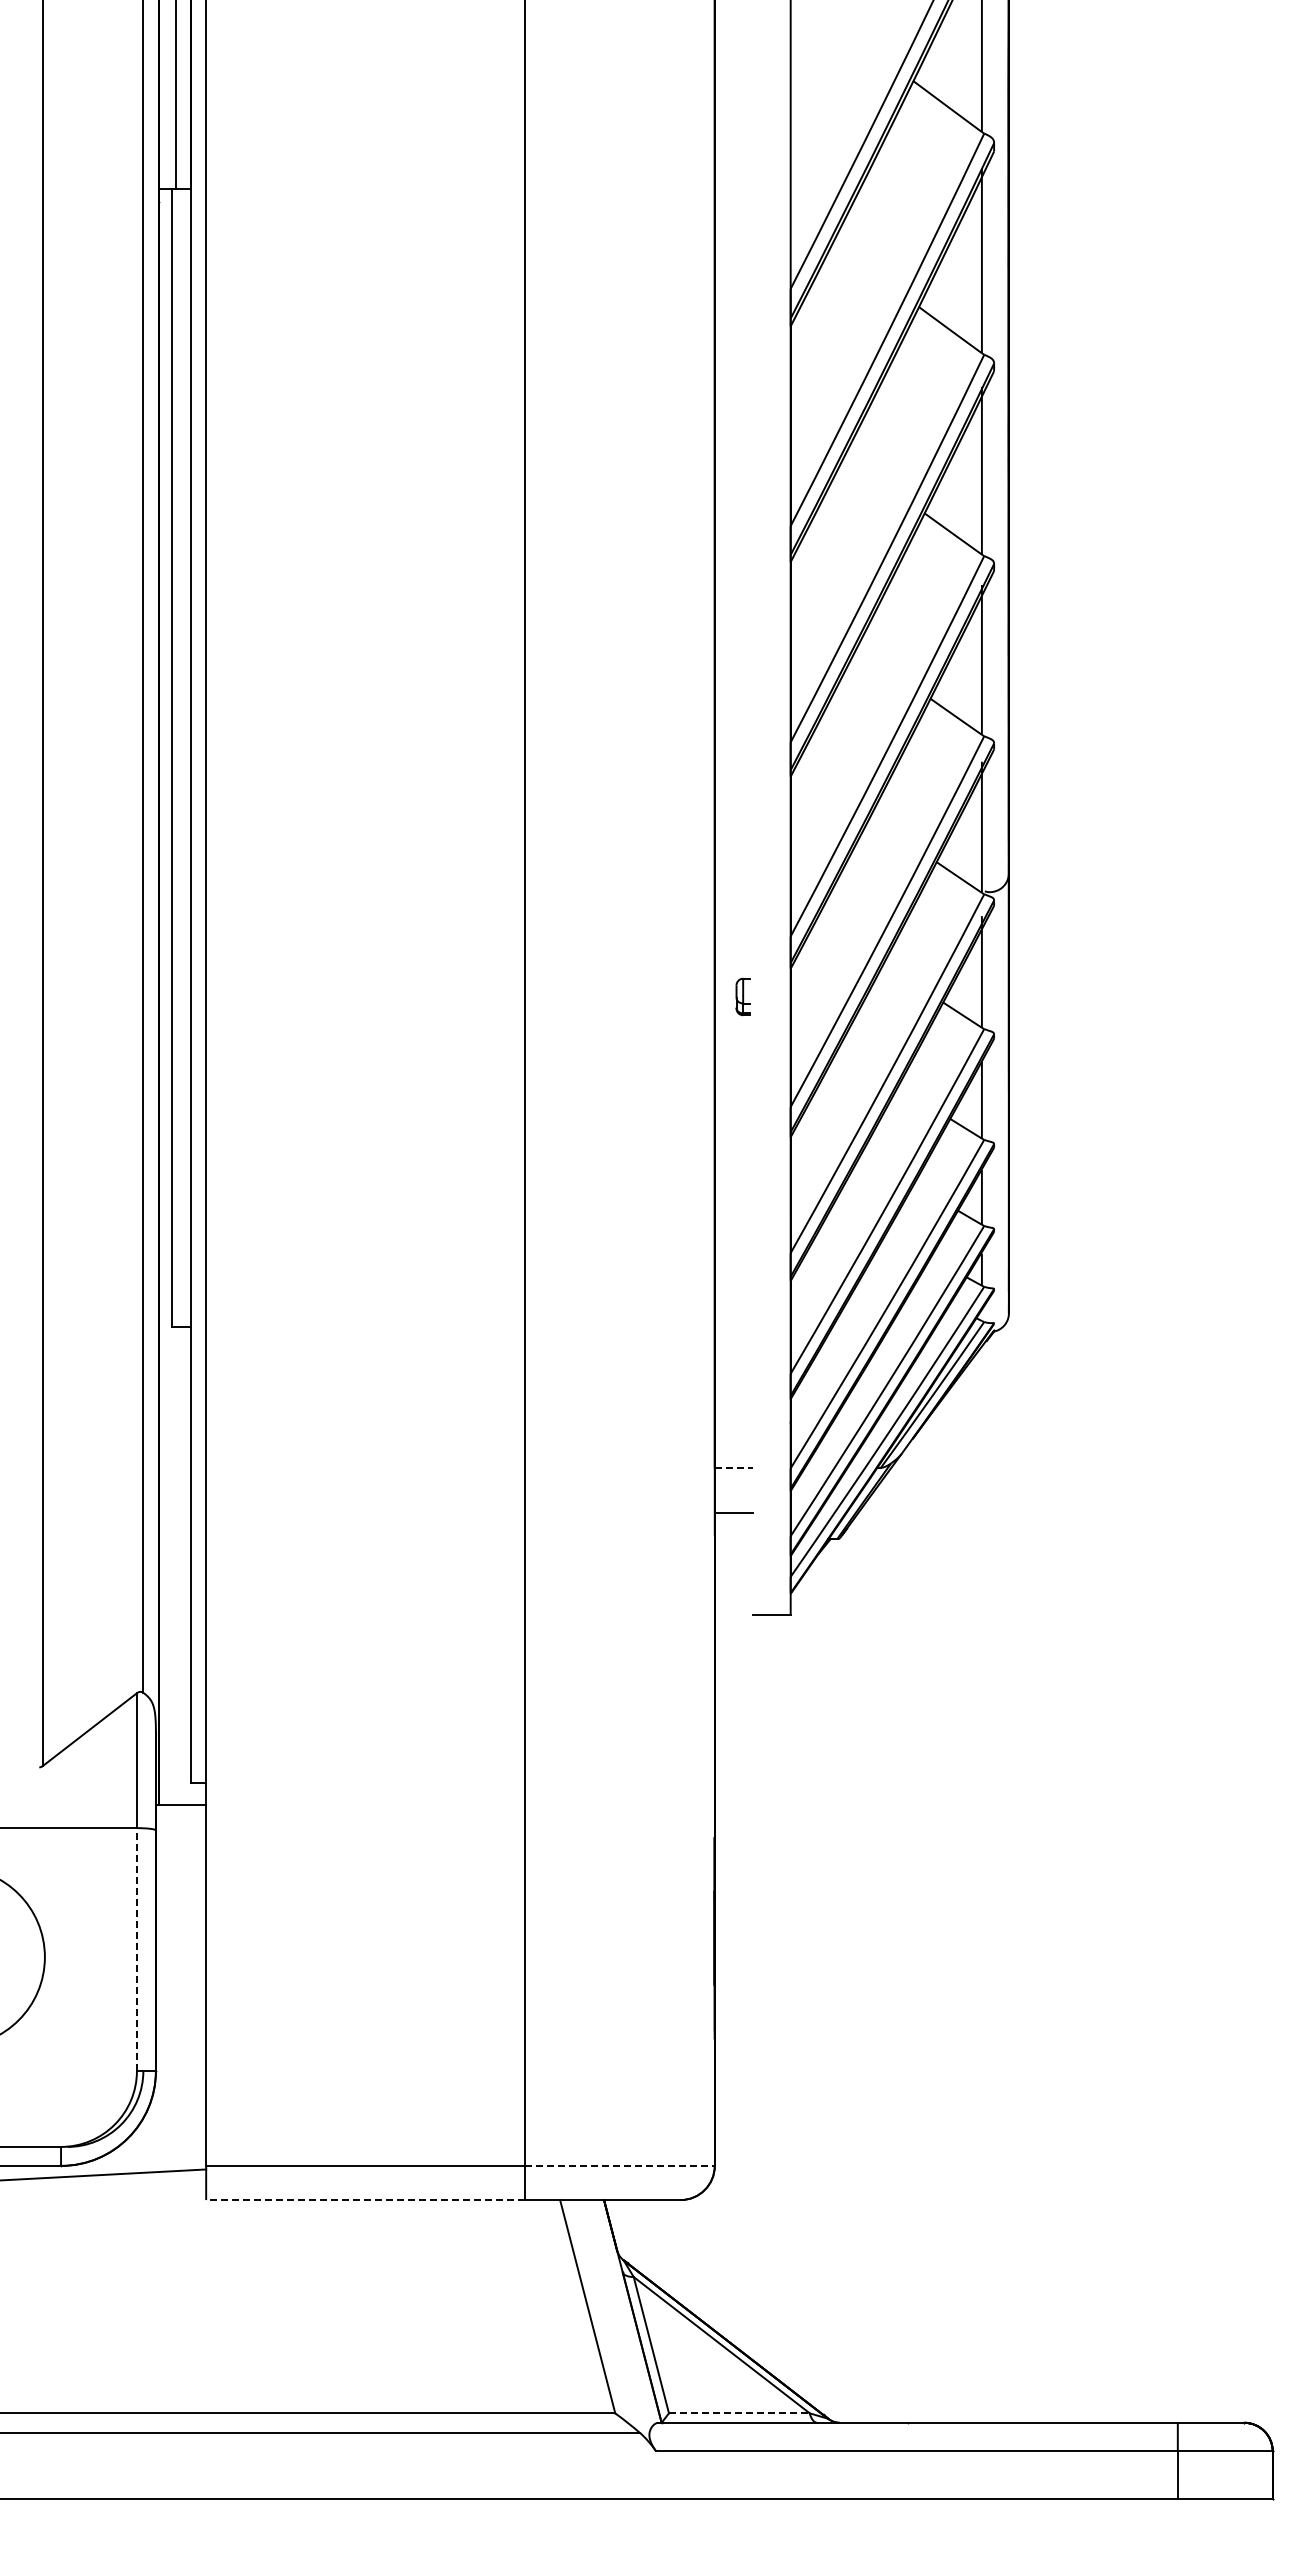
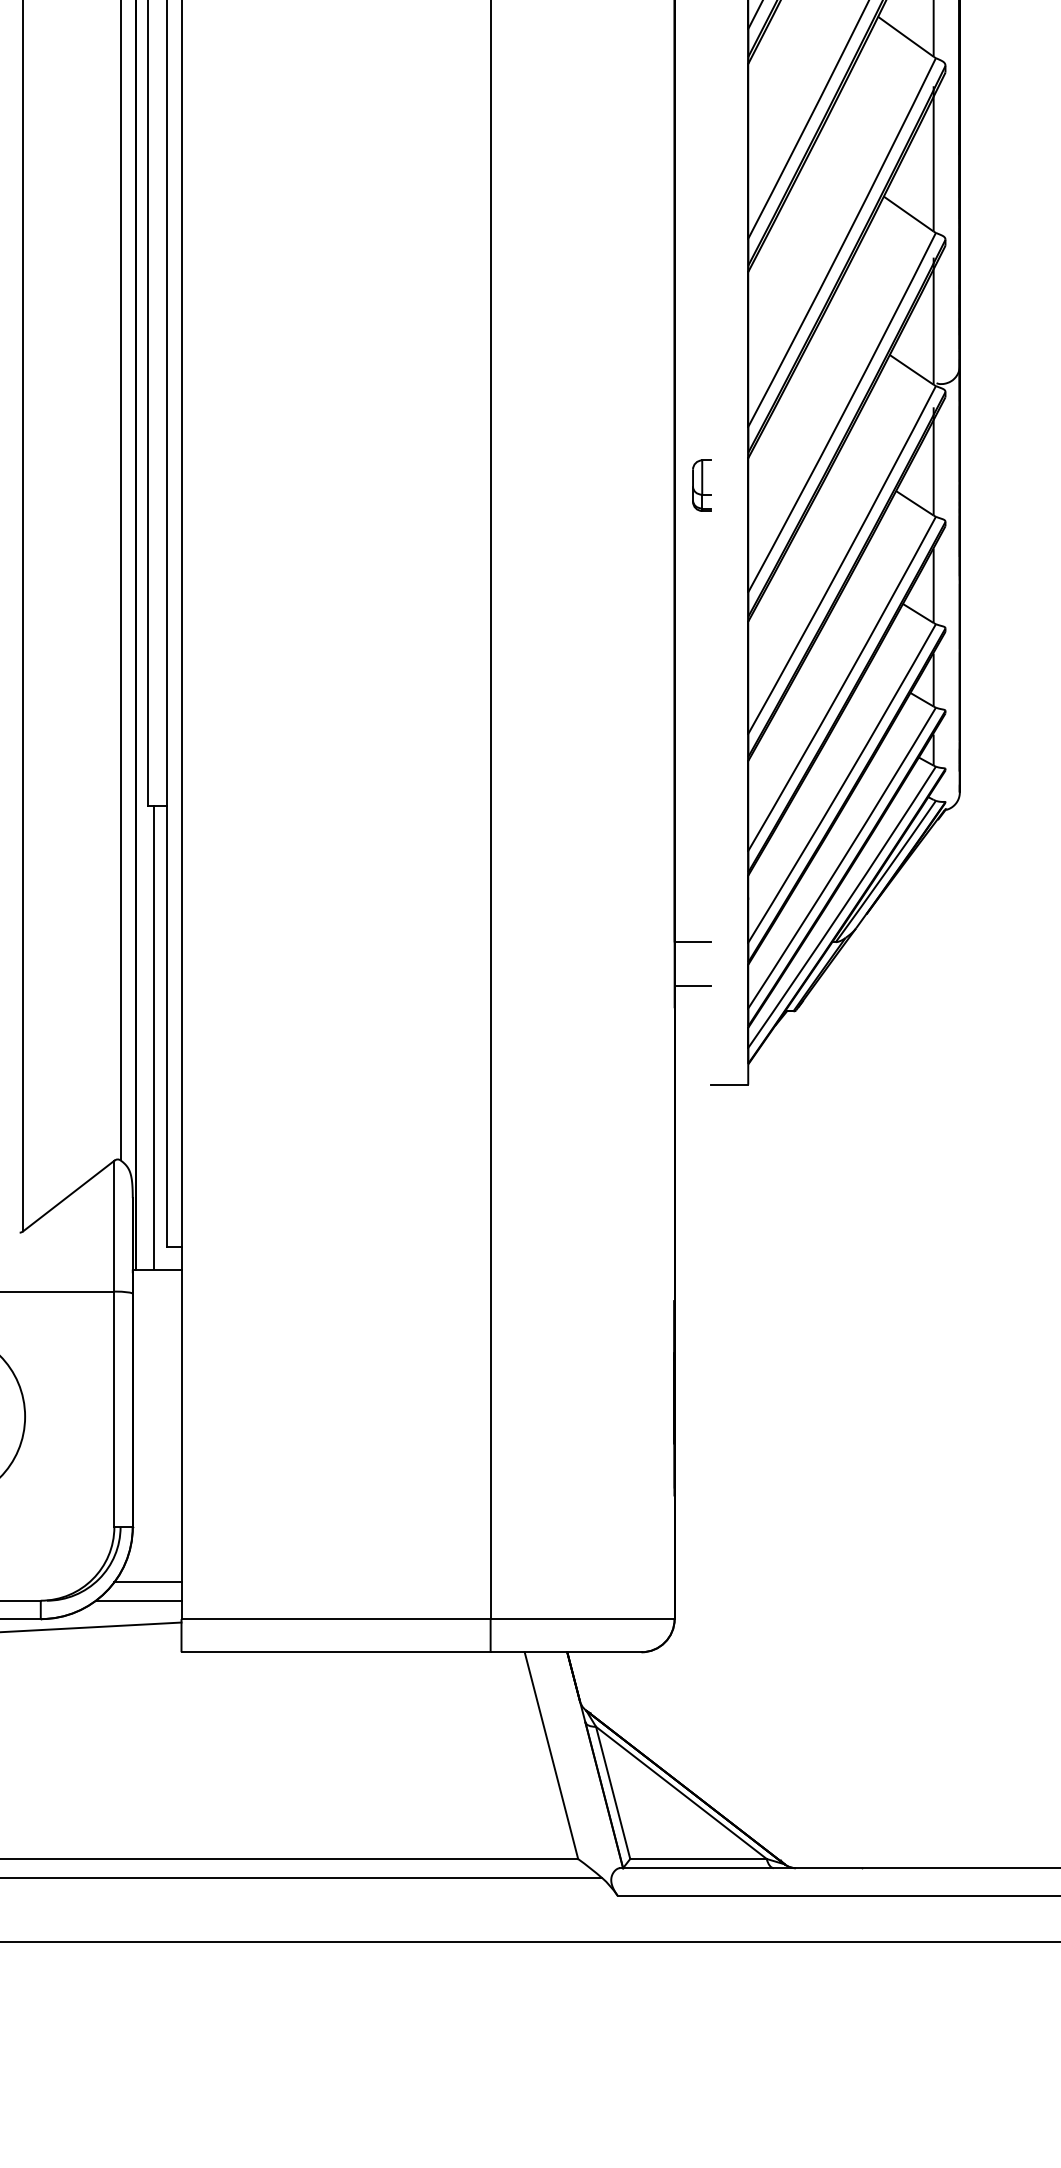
part: (742, 996) -> (701, 485), size x1.43
line: (733, 1468) -> (692, 942), dashed -> solid
line: (177, 1566) -> (153, 1037), added
line: (136, 1949) -> (113, 1409), dashed -> solid
line: (171, 2127) -> (147, 1581), added
line: (161, 2146) -> (138, 1600), added
line: (619, 2165) -> (582, 1618), dashed -> solid
line: (365, 2200) -> (335, 1652), dashed -> solid
line: (739, 2413) -> (698, 1859), dashed -> solid

